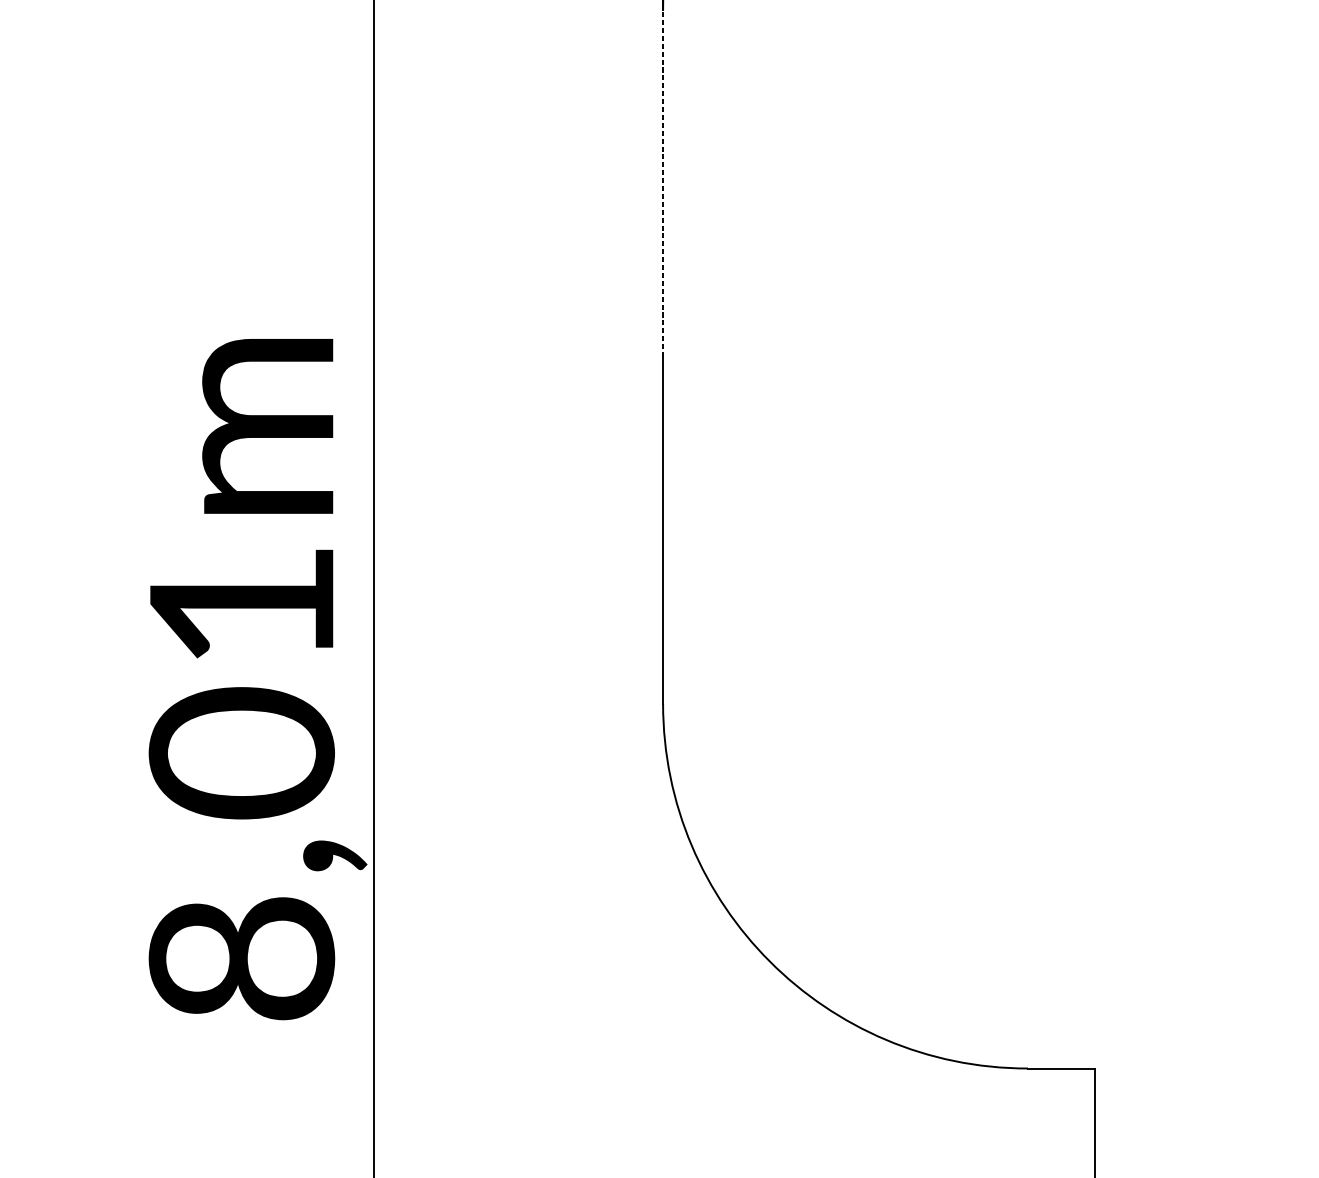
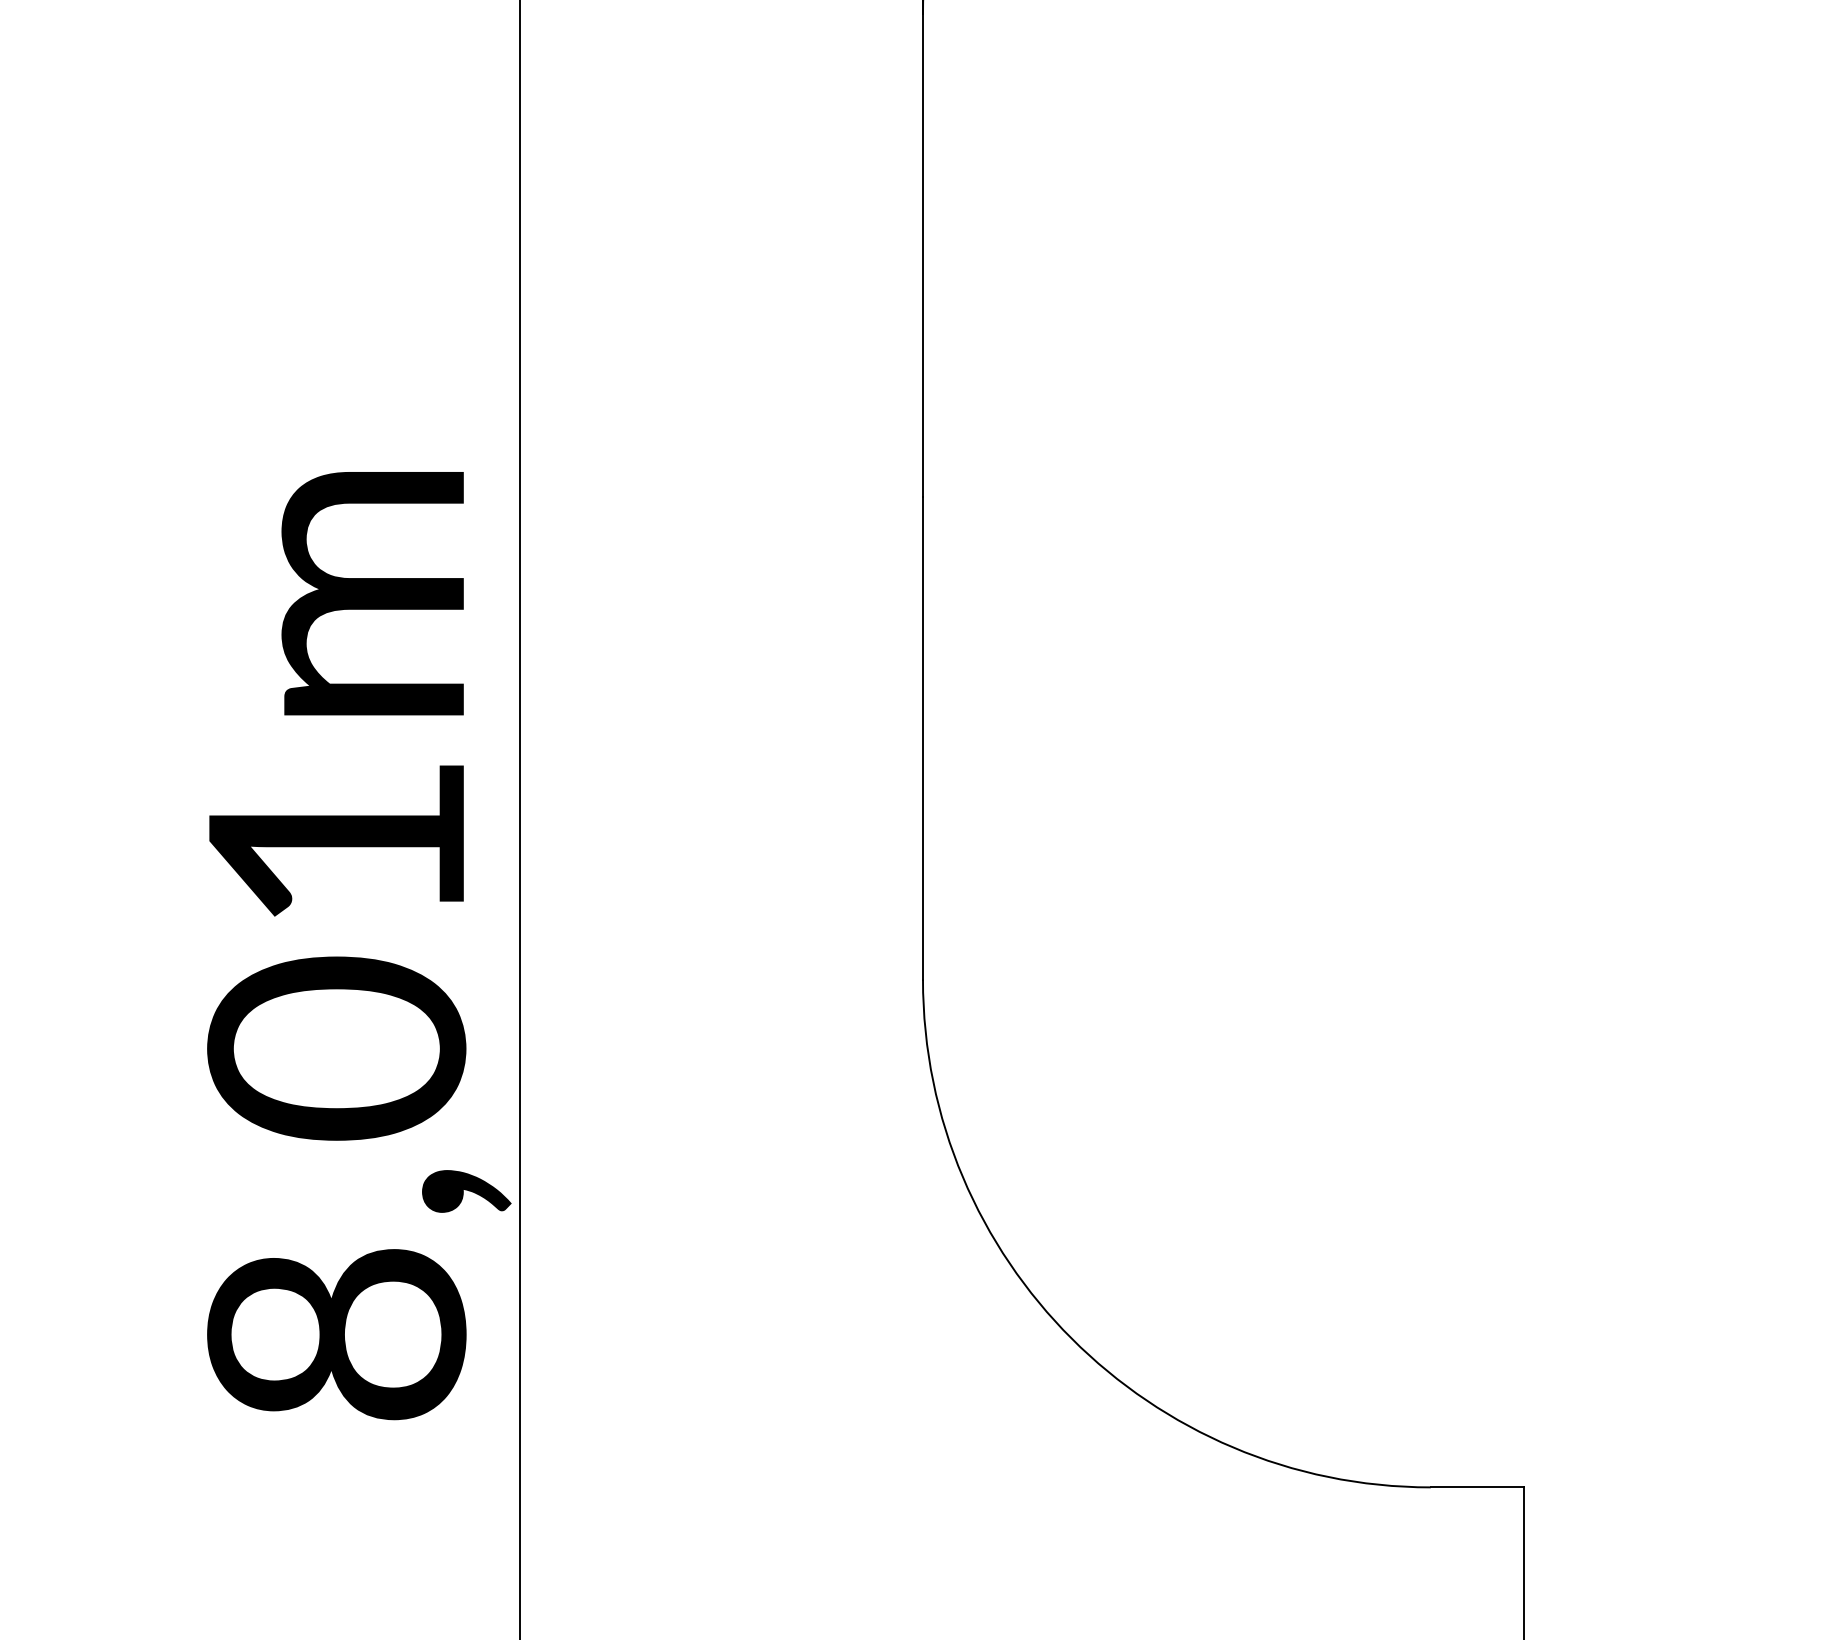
line: (663, 183) -> (923, 255), dashed -> solid

